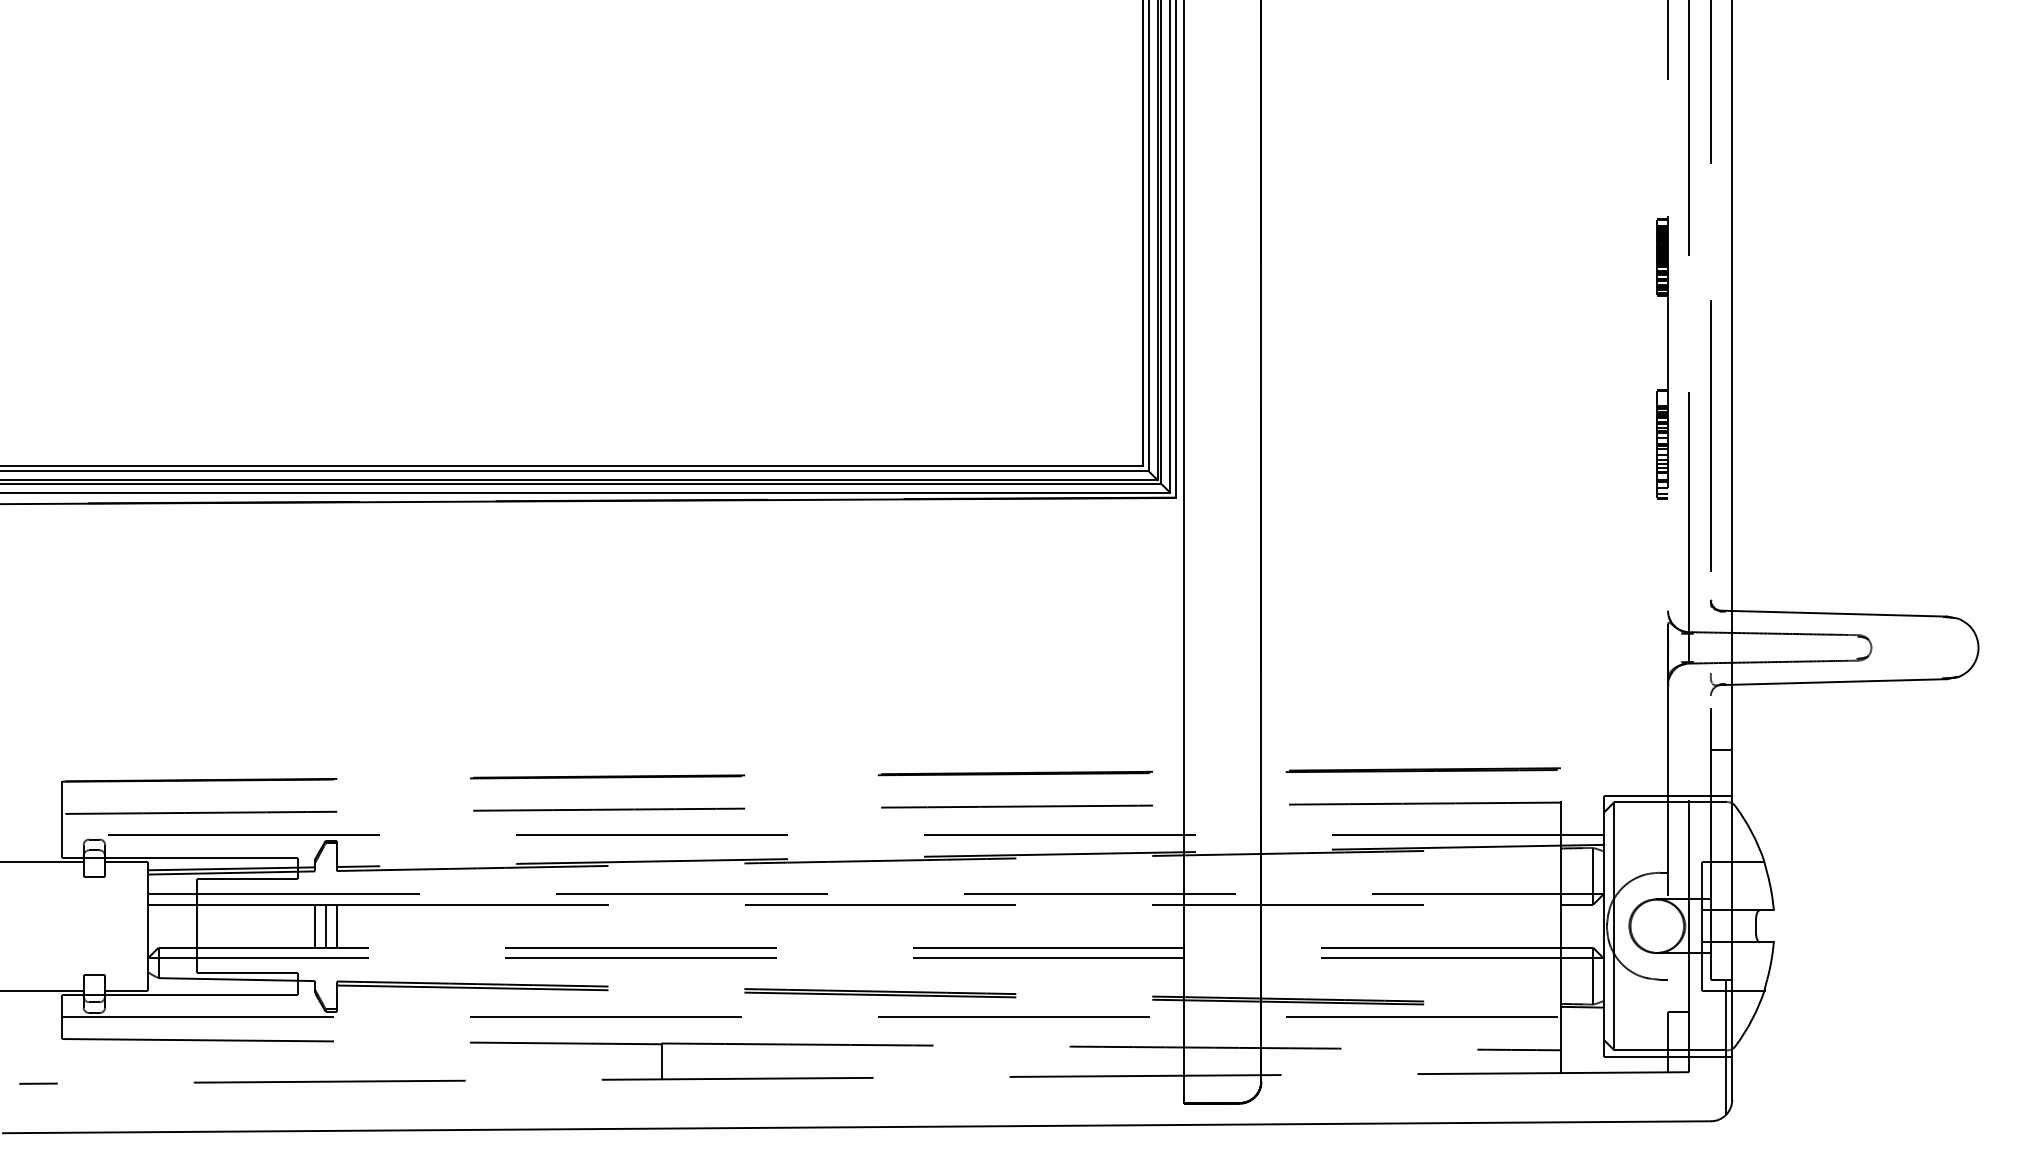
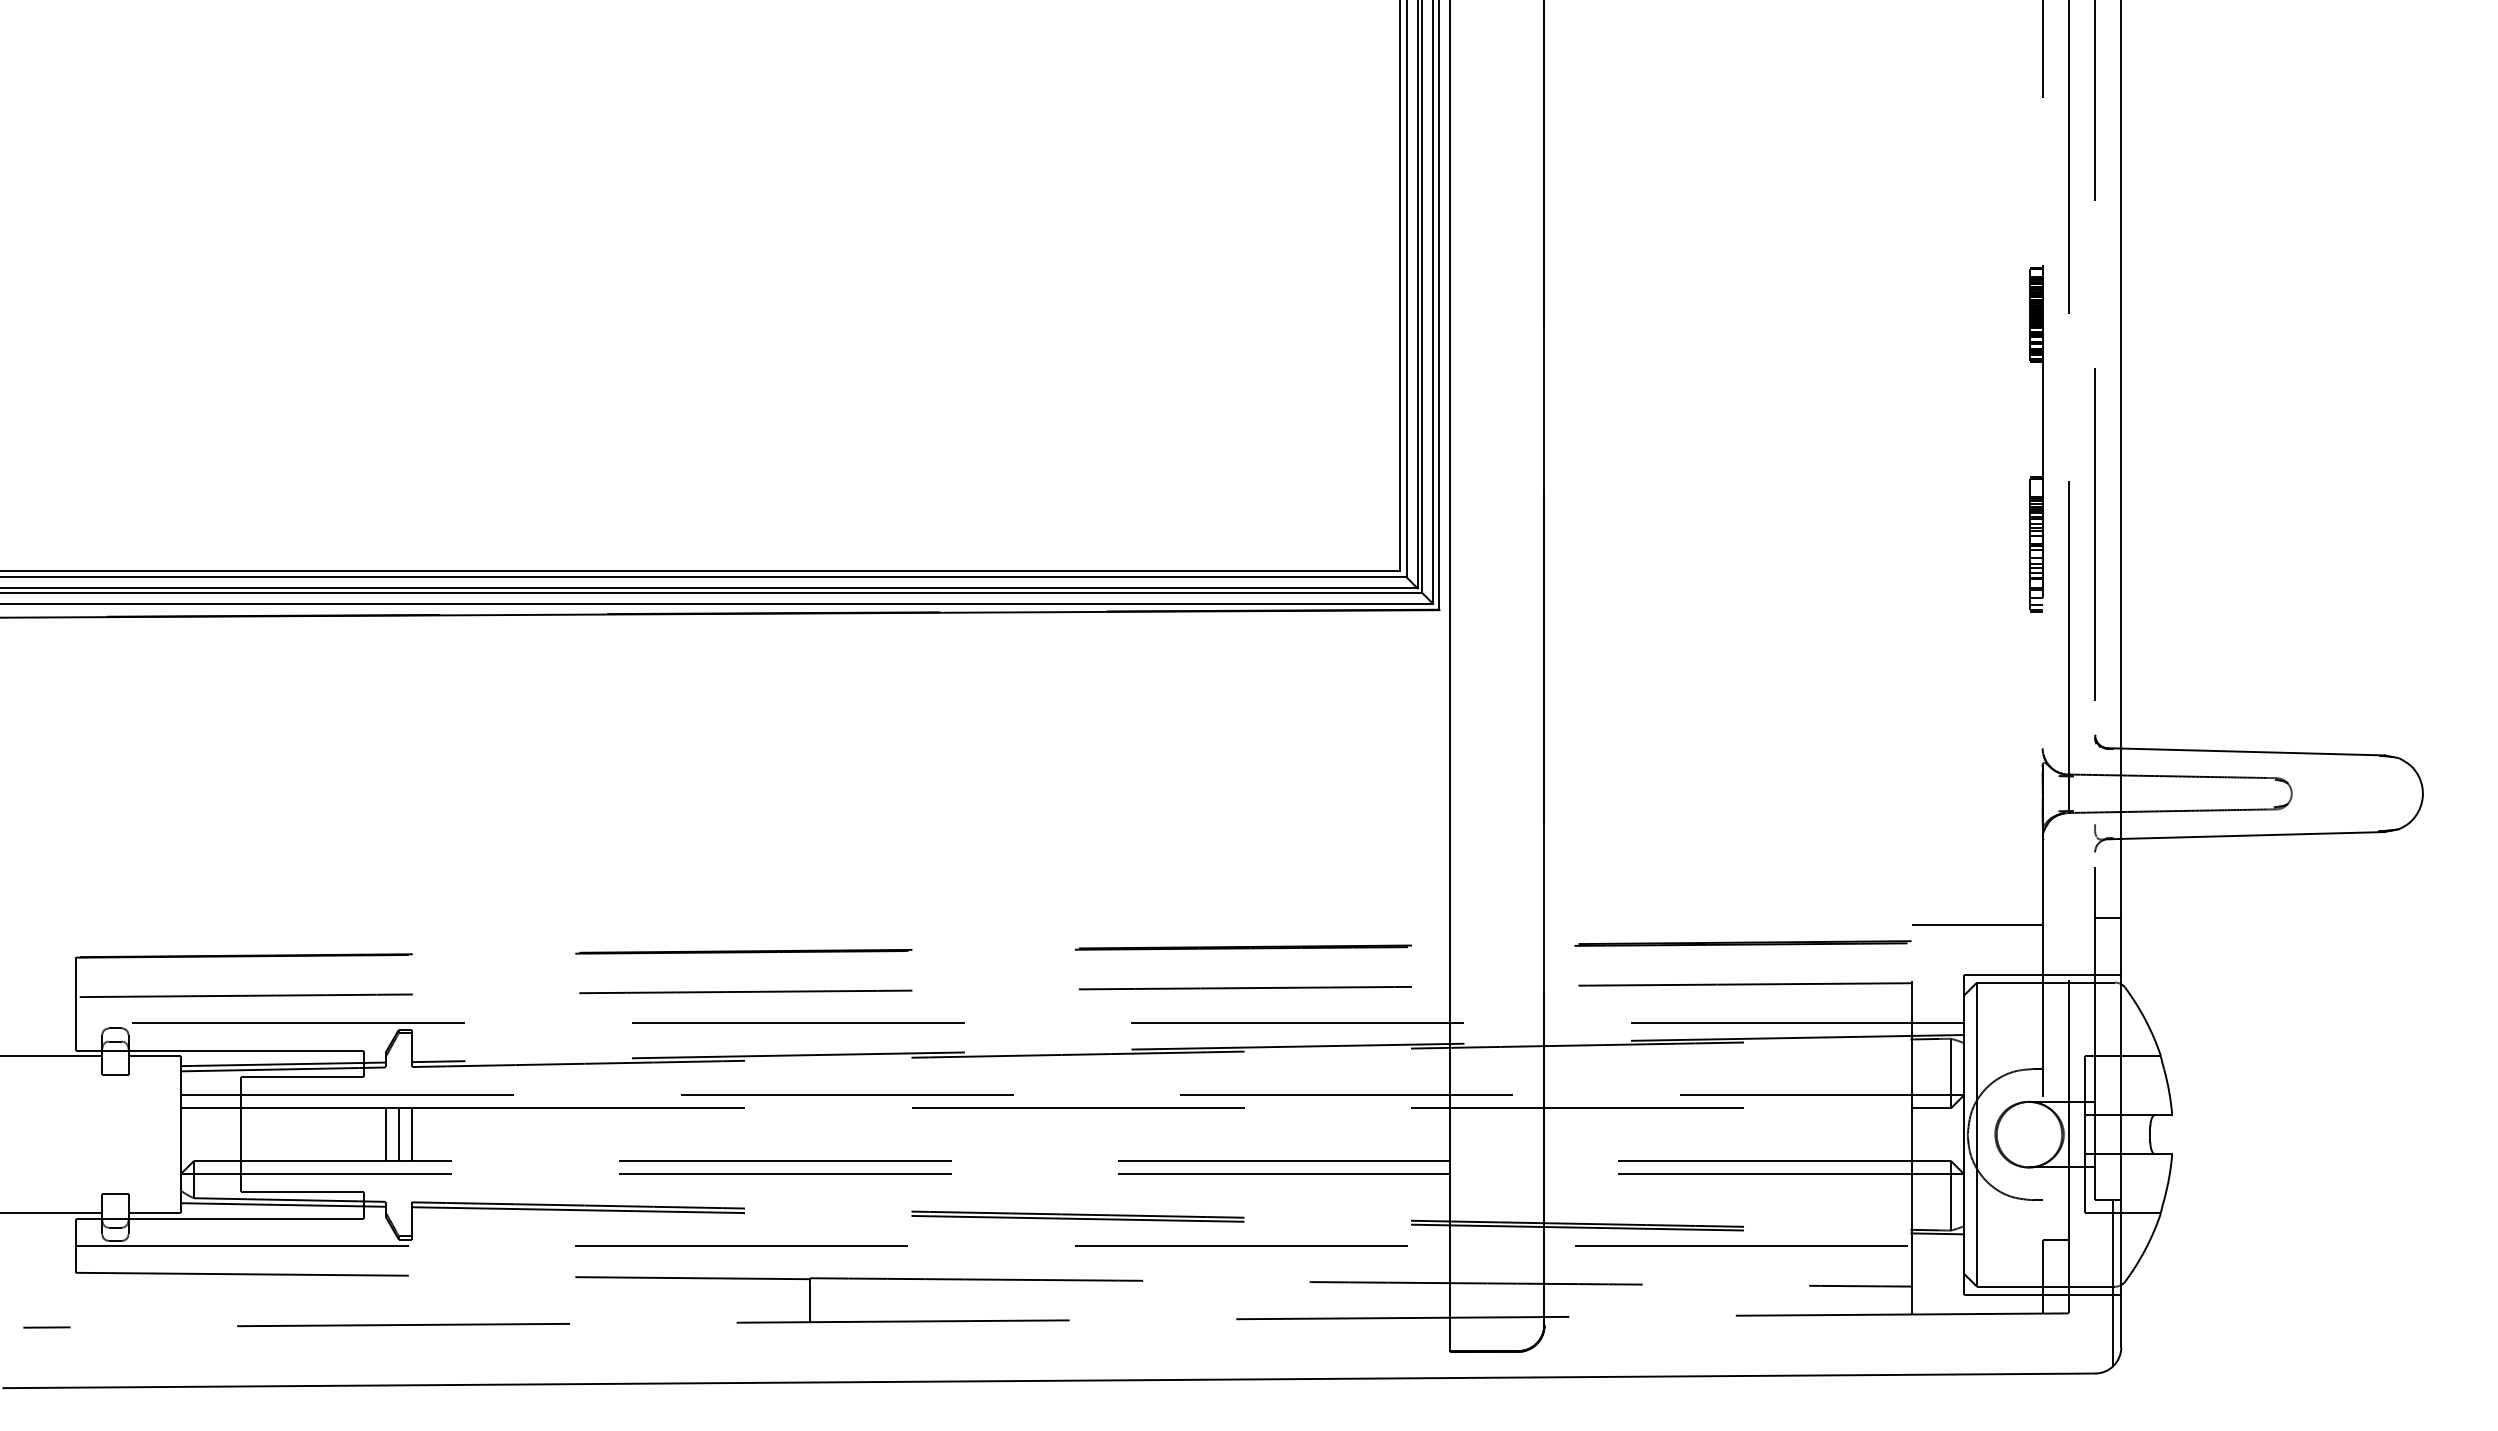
line: (1614, 754) -> (1976, 924), added
line: (230, 983) -> (282, 1204), added

